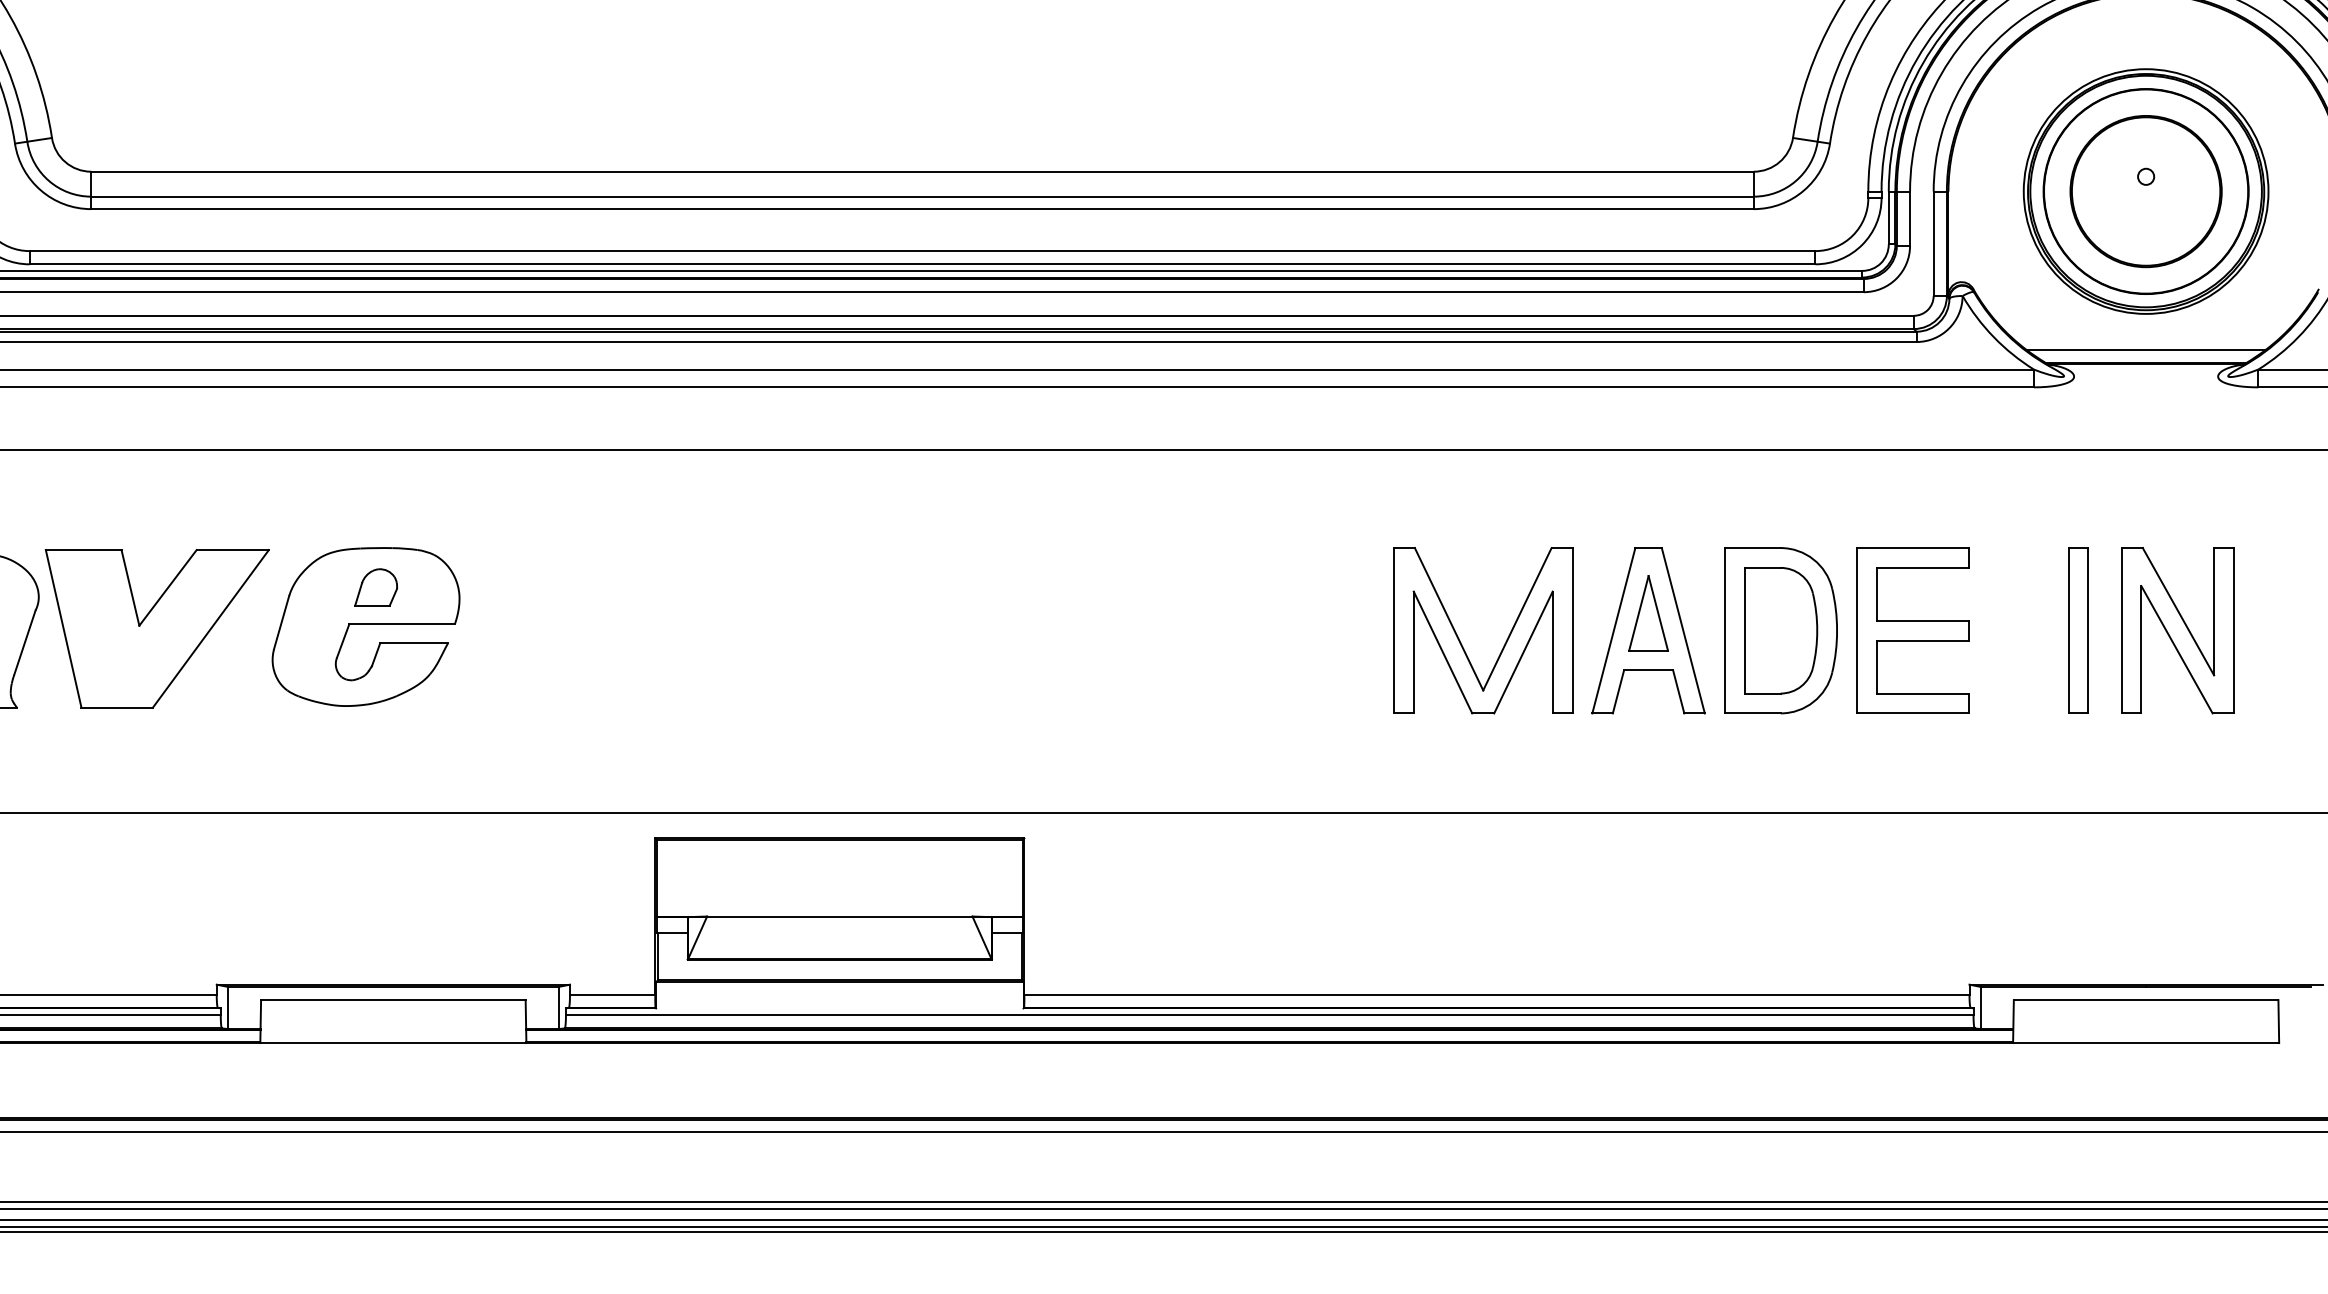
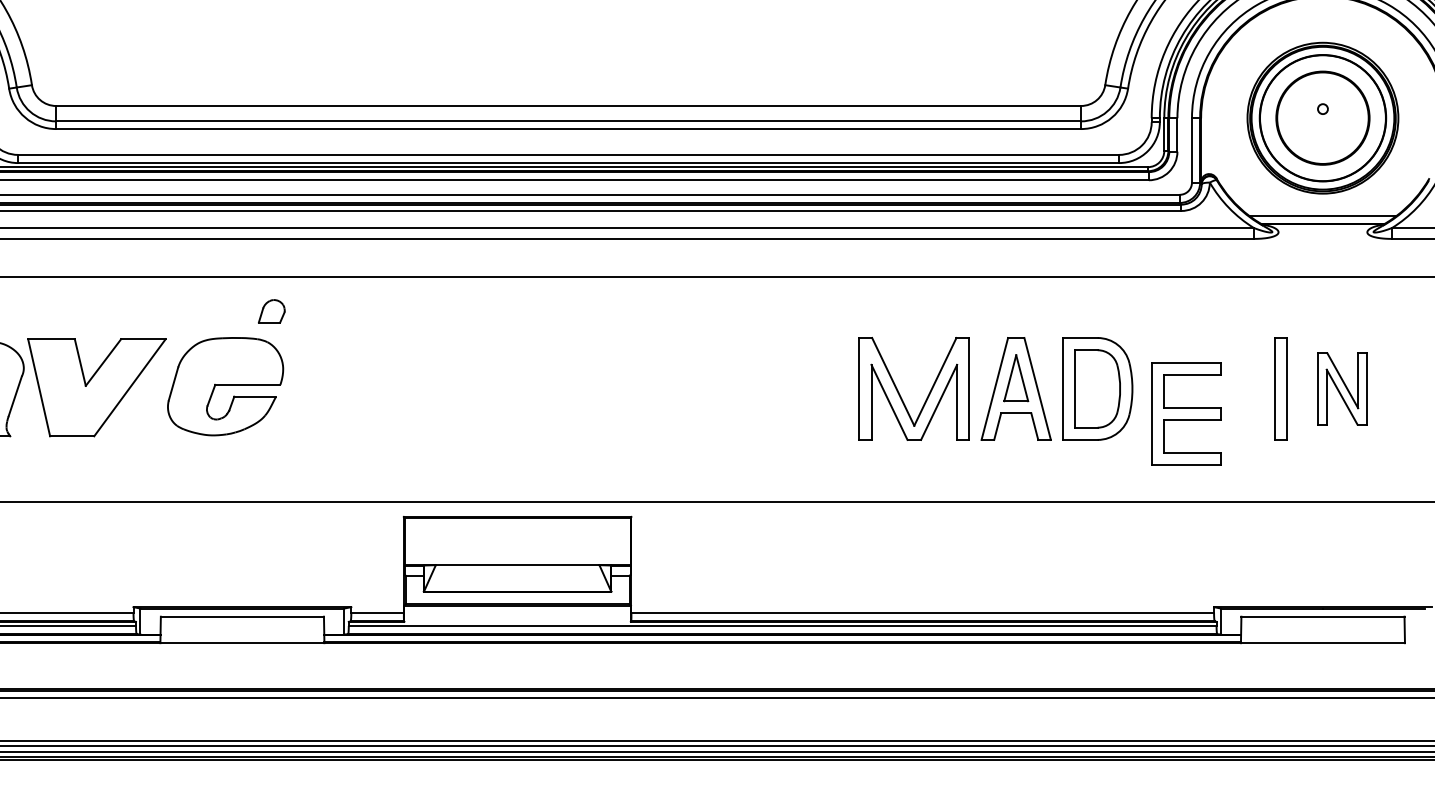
part: (375, 587) -> (271, 311), moved
part: (1913, 629) -> (1186, 413), moved
part: (2177, 629) -> (1342, 388), size x0.7

